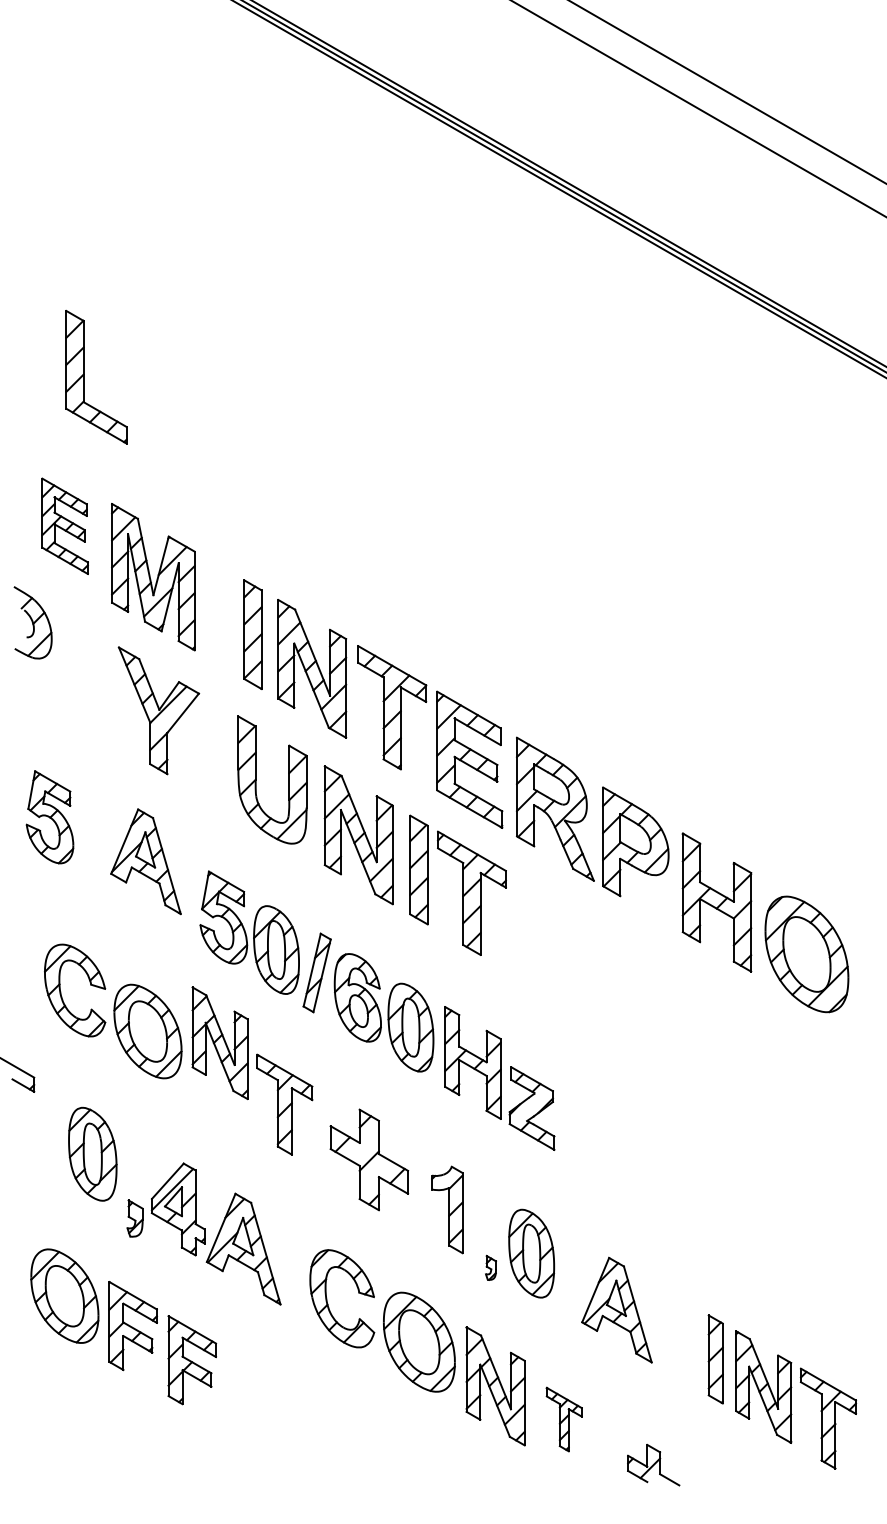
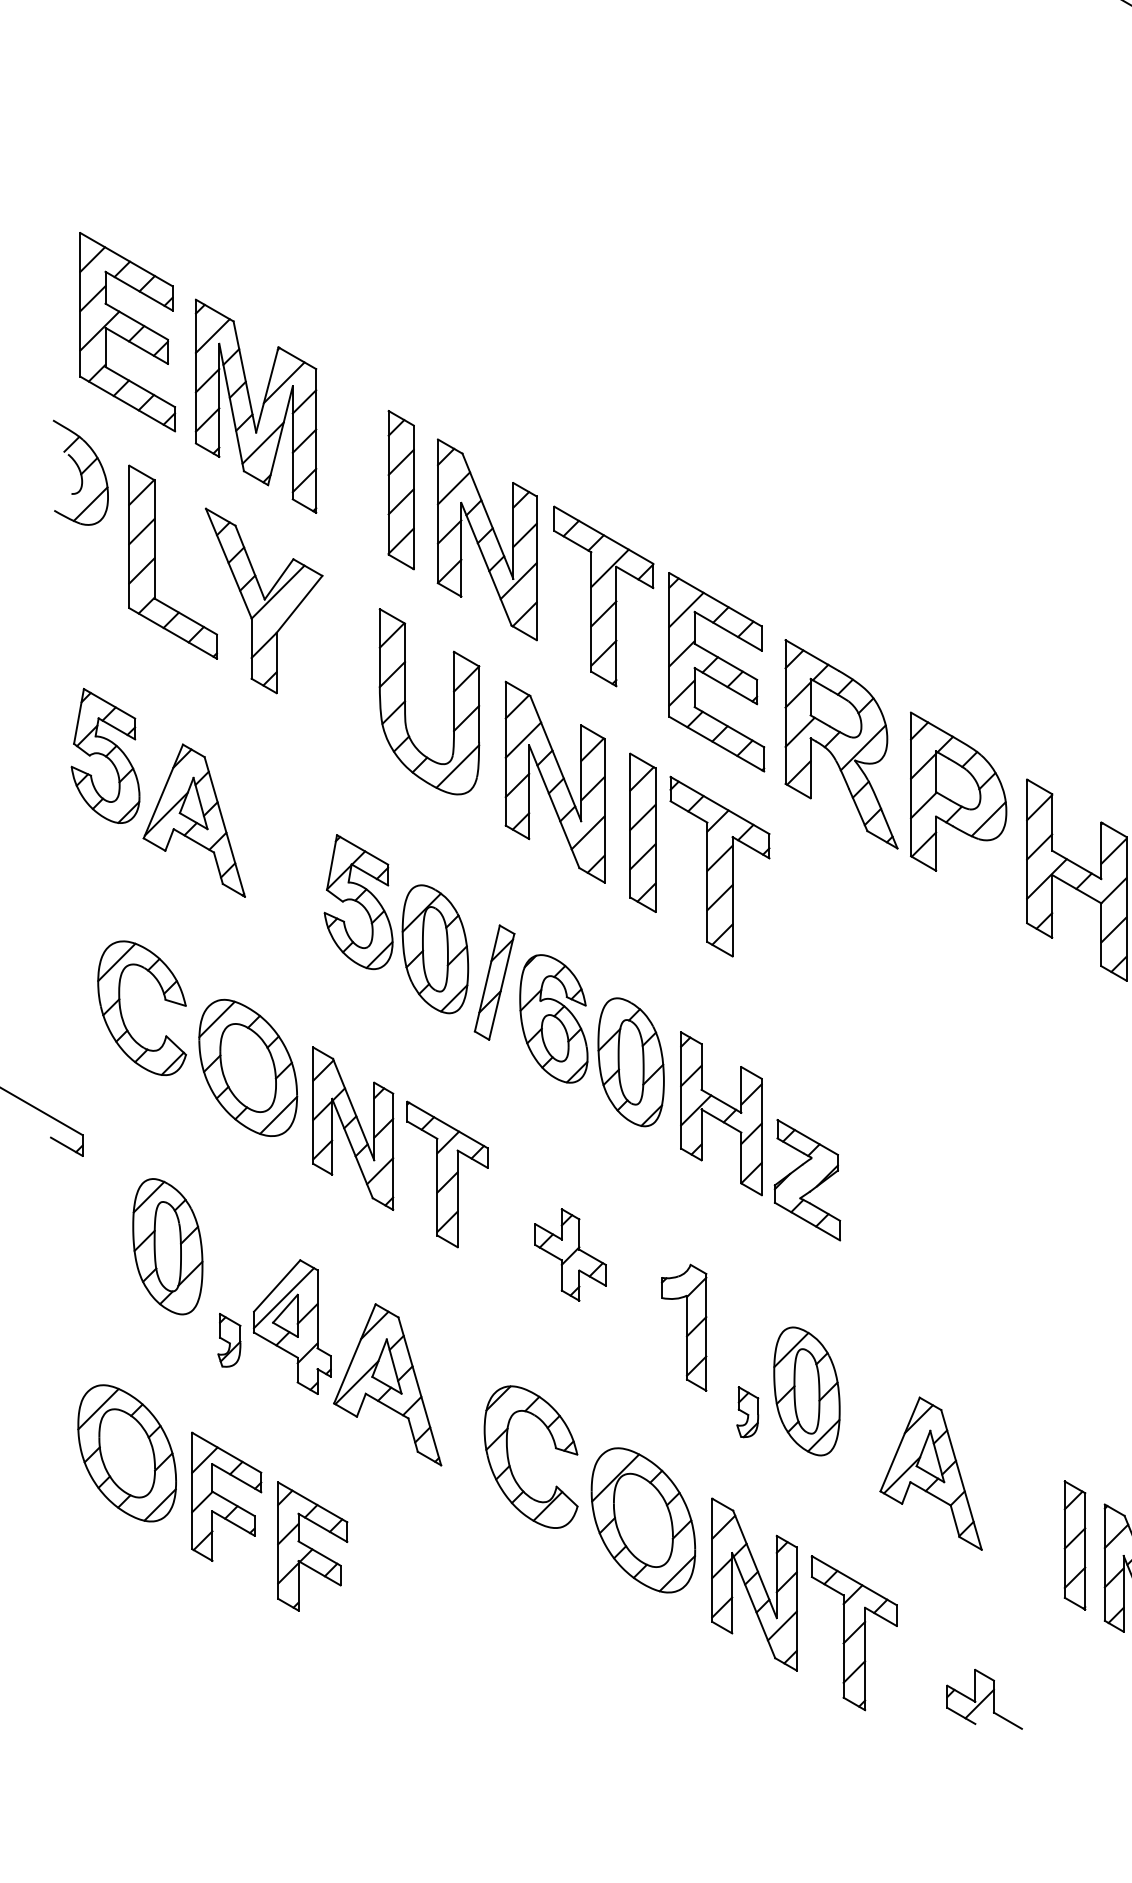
part: (84, 377) -> (155, 562), moved
part: (64, 526) -> (126, 332), size x1.43
part: (145, 861) -> (193, 820), moved
part: (219, 1043) -> (352, 1129), moved
part: (369, 1159) -> (570, 1254), size x0.62
part: (490, 1267) -> (746, 1411), size x1.43
part: (564, 1419) -> (854, 1632), size x1.67

